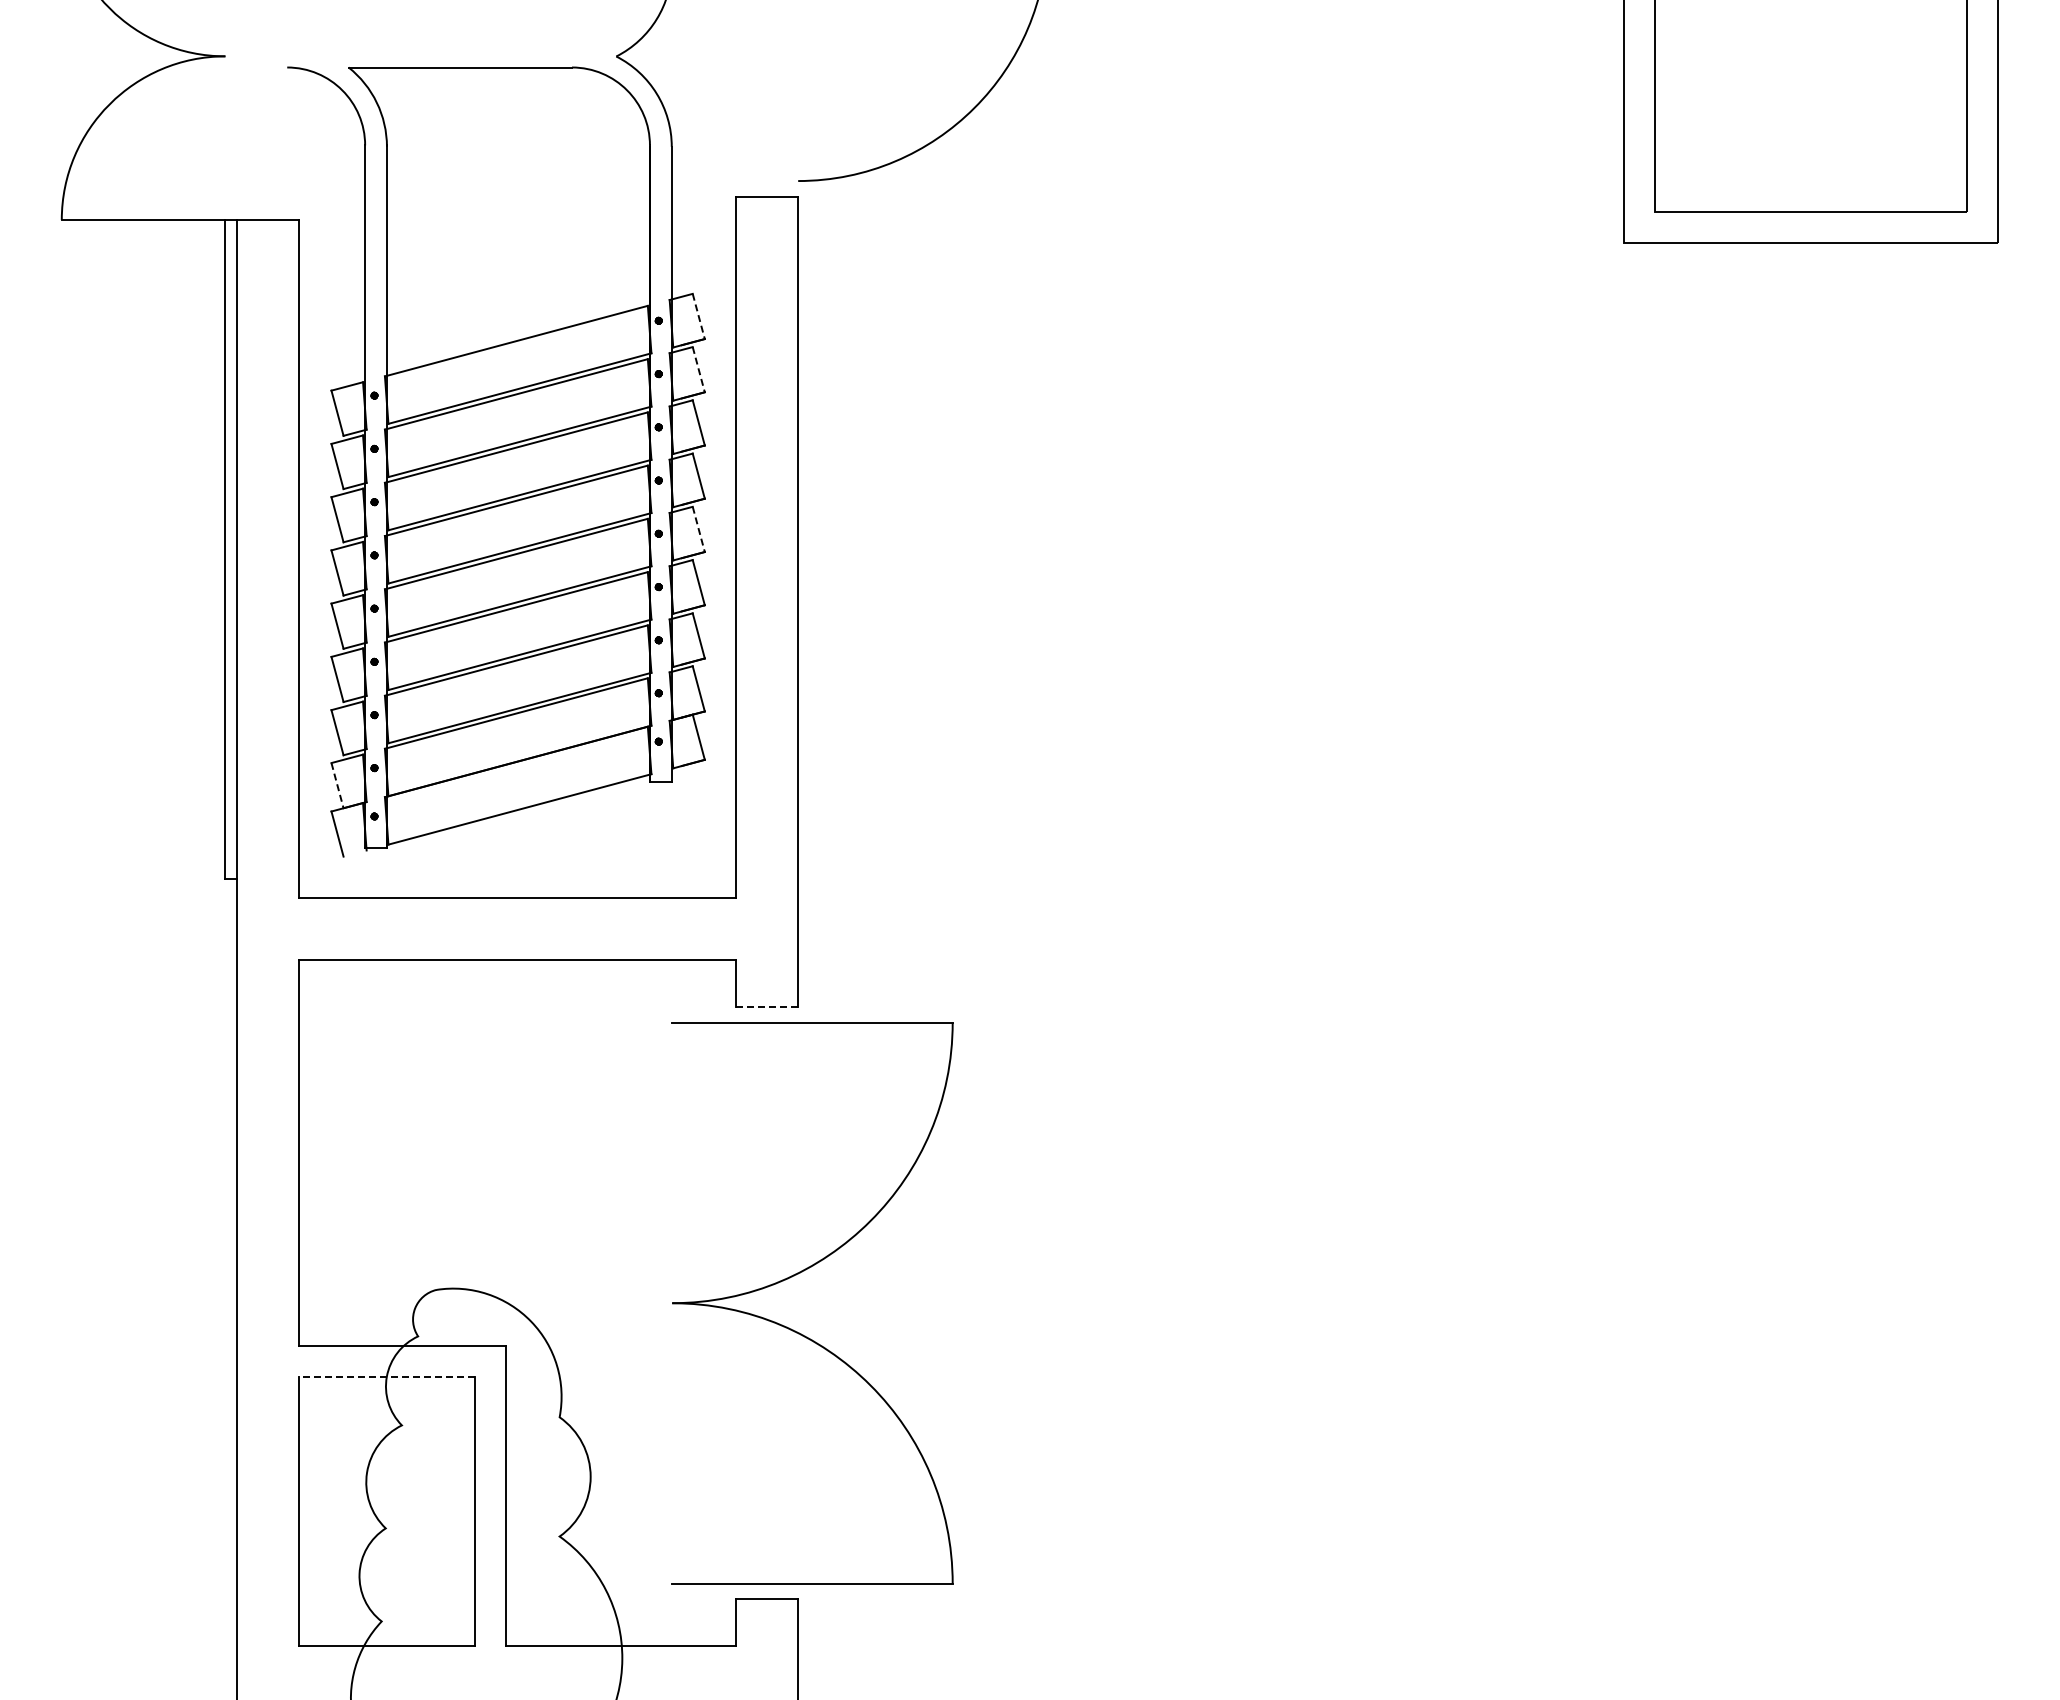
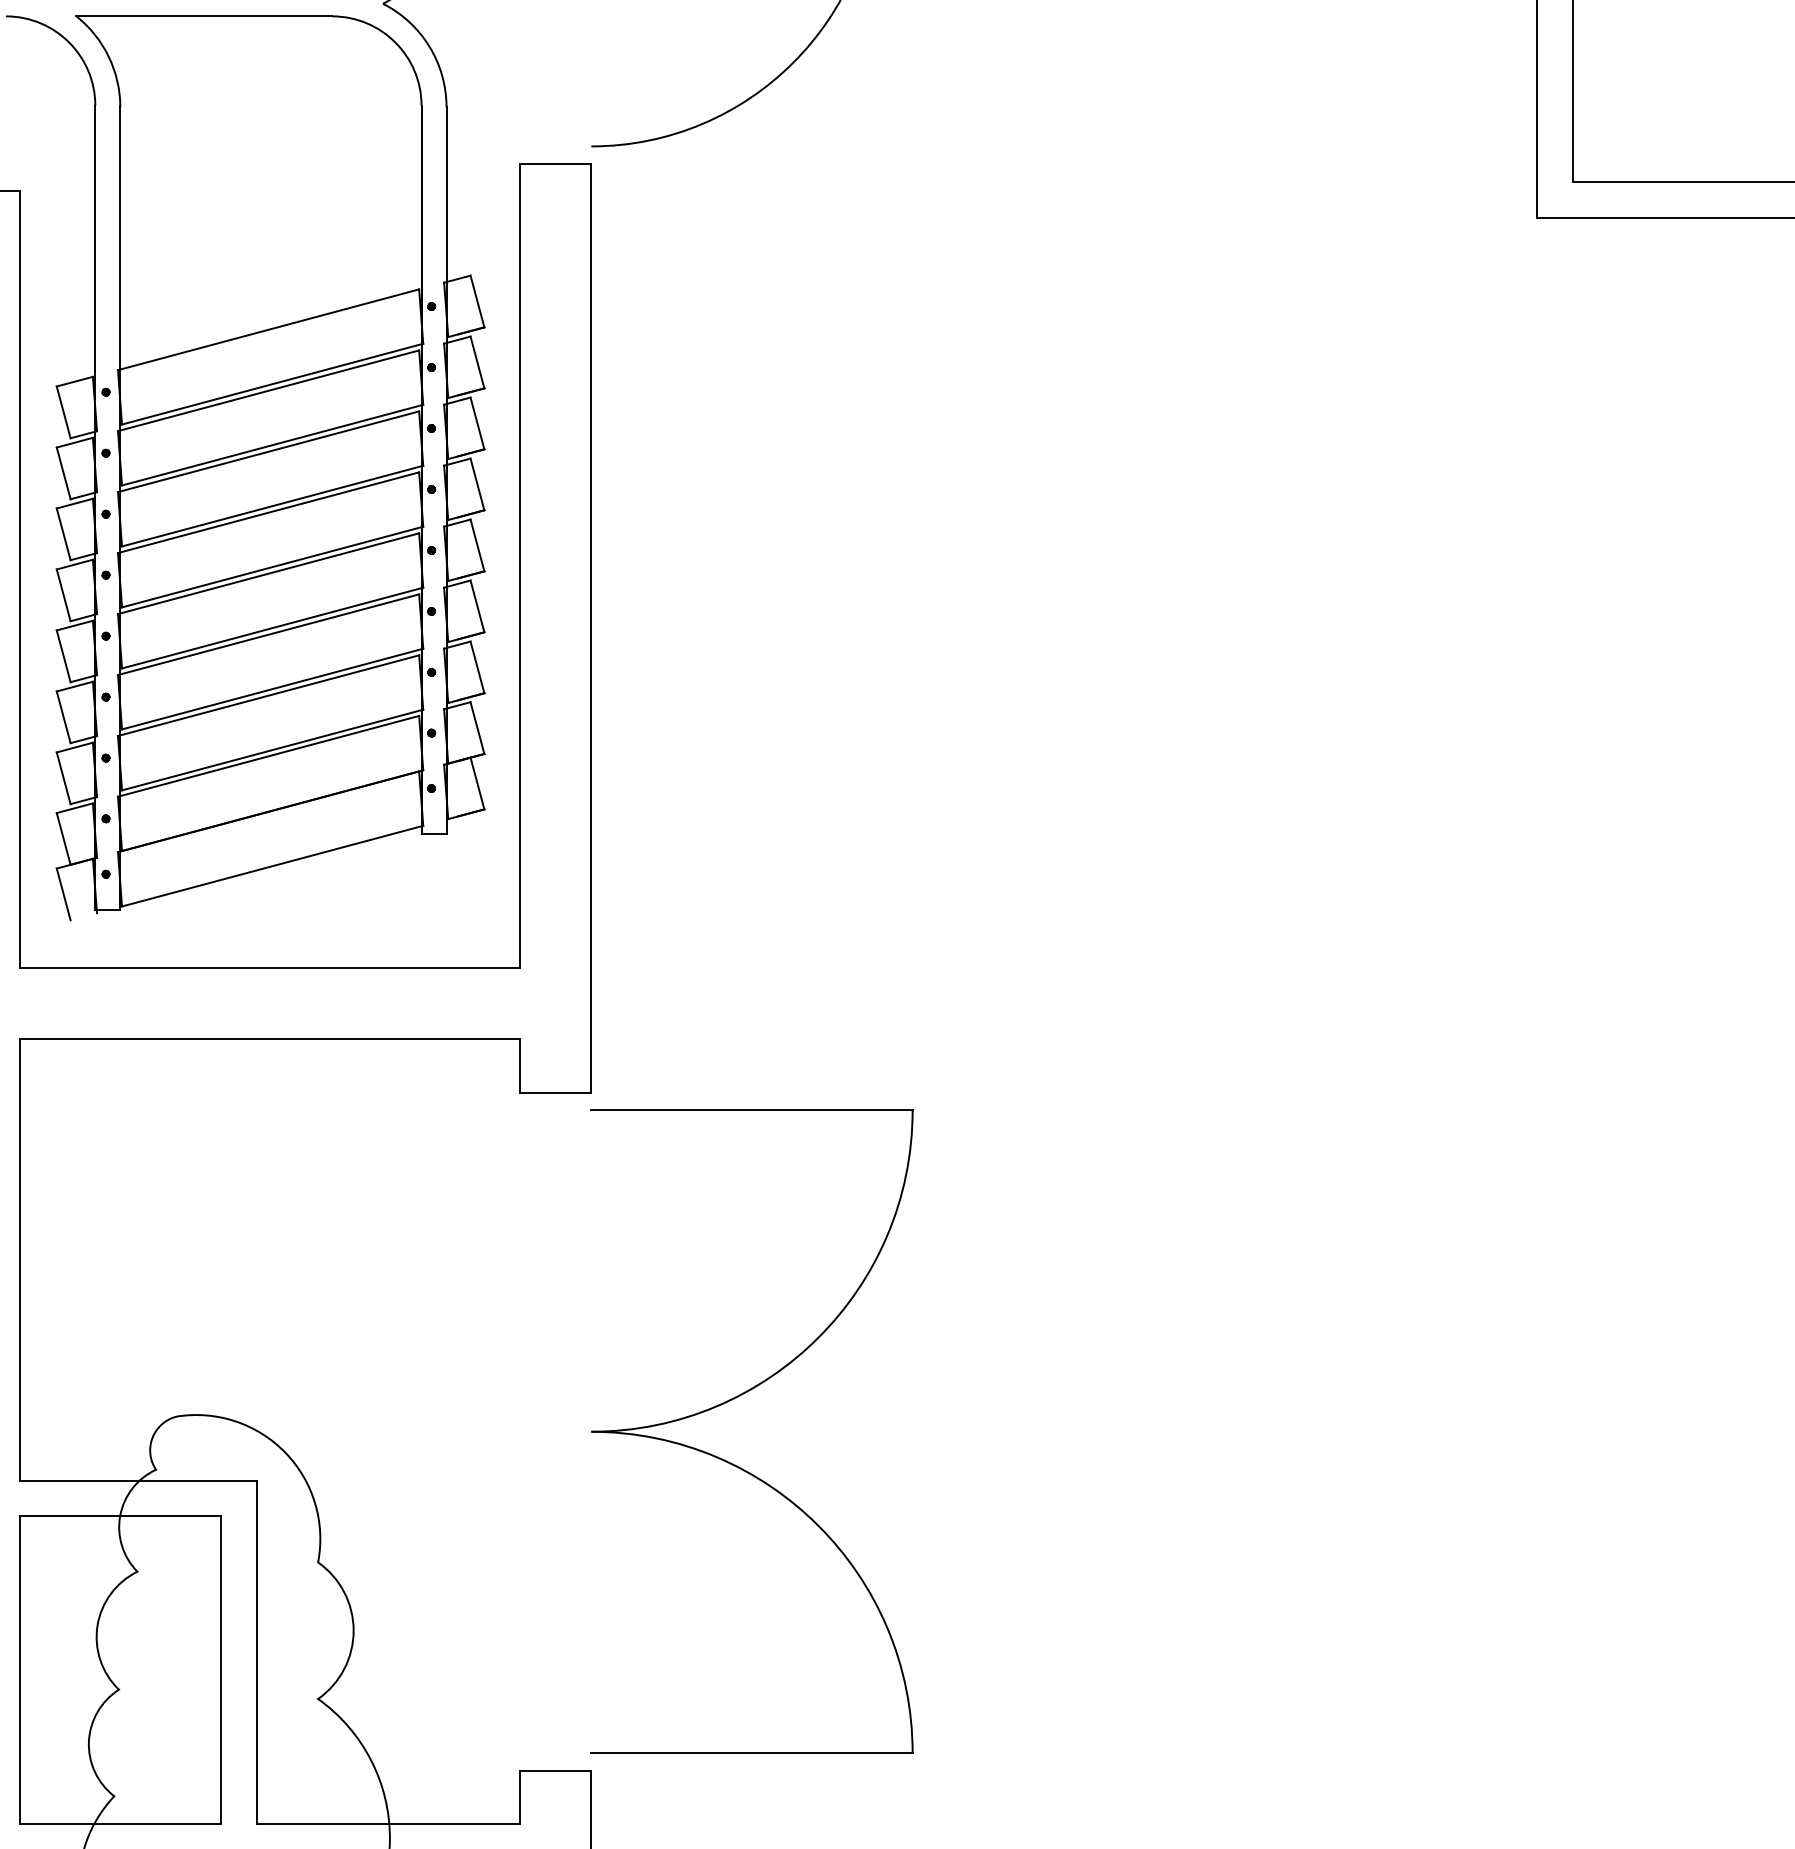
line: (698, 316) -> (477, 301), dashed -> solid
line: (698, 370) -> (477, 363), dashed -> solid
line: (698, 529) -> (477, 545), dashed -> solid
line: (337, 786) -> (63, 839), dashed -> solid
line: (767, 1007) -> (556, 1093), dashed -> solid
part: (797, 1331) -> (734, 1464), moved
line: (387, 1377) -> (120, 1516), dashed -> solid

